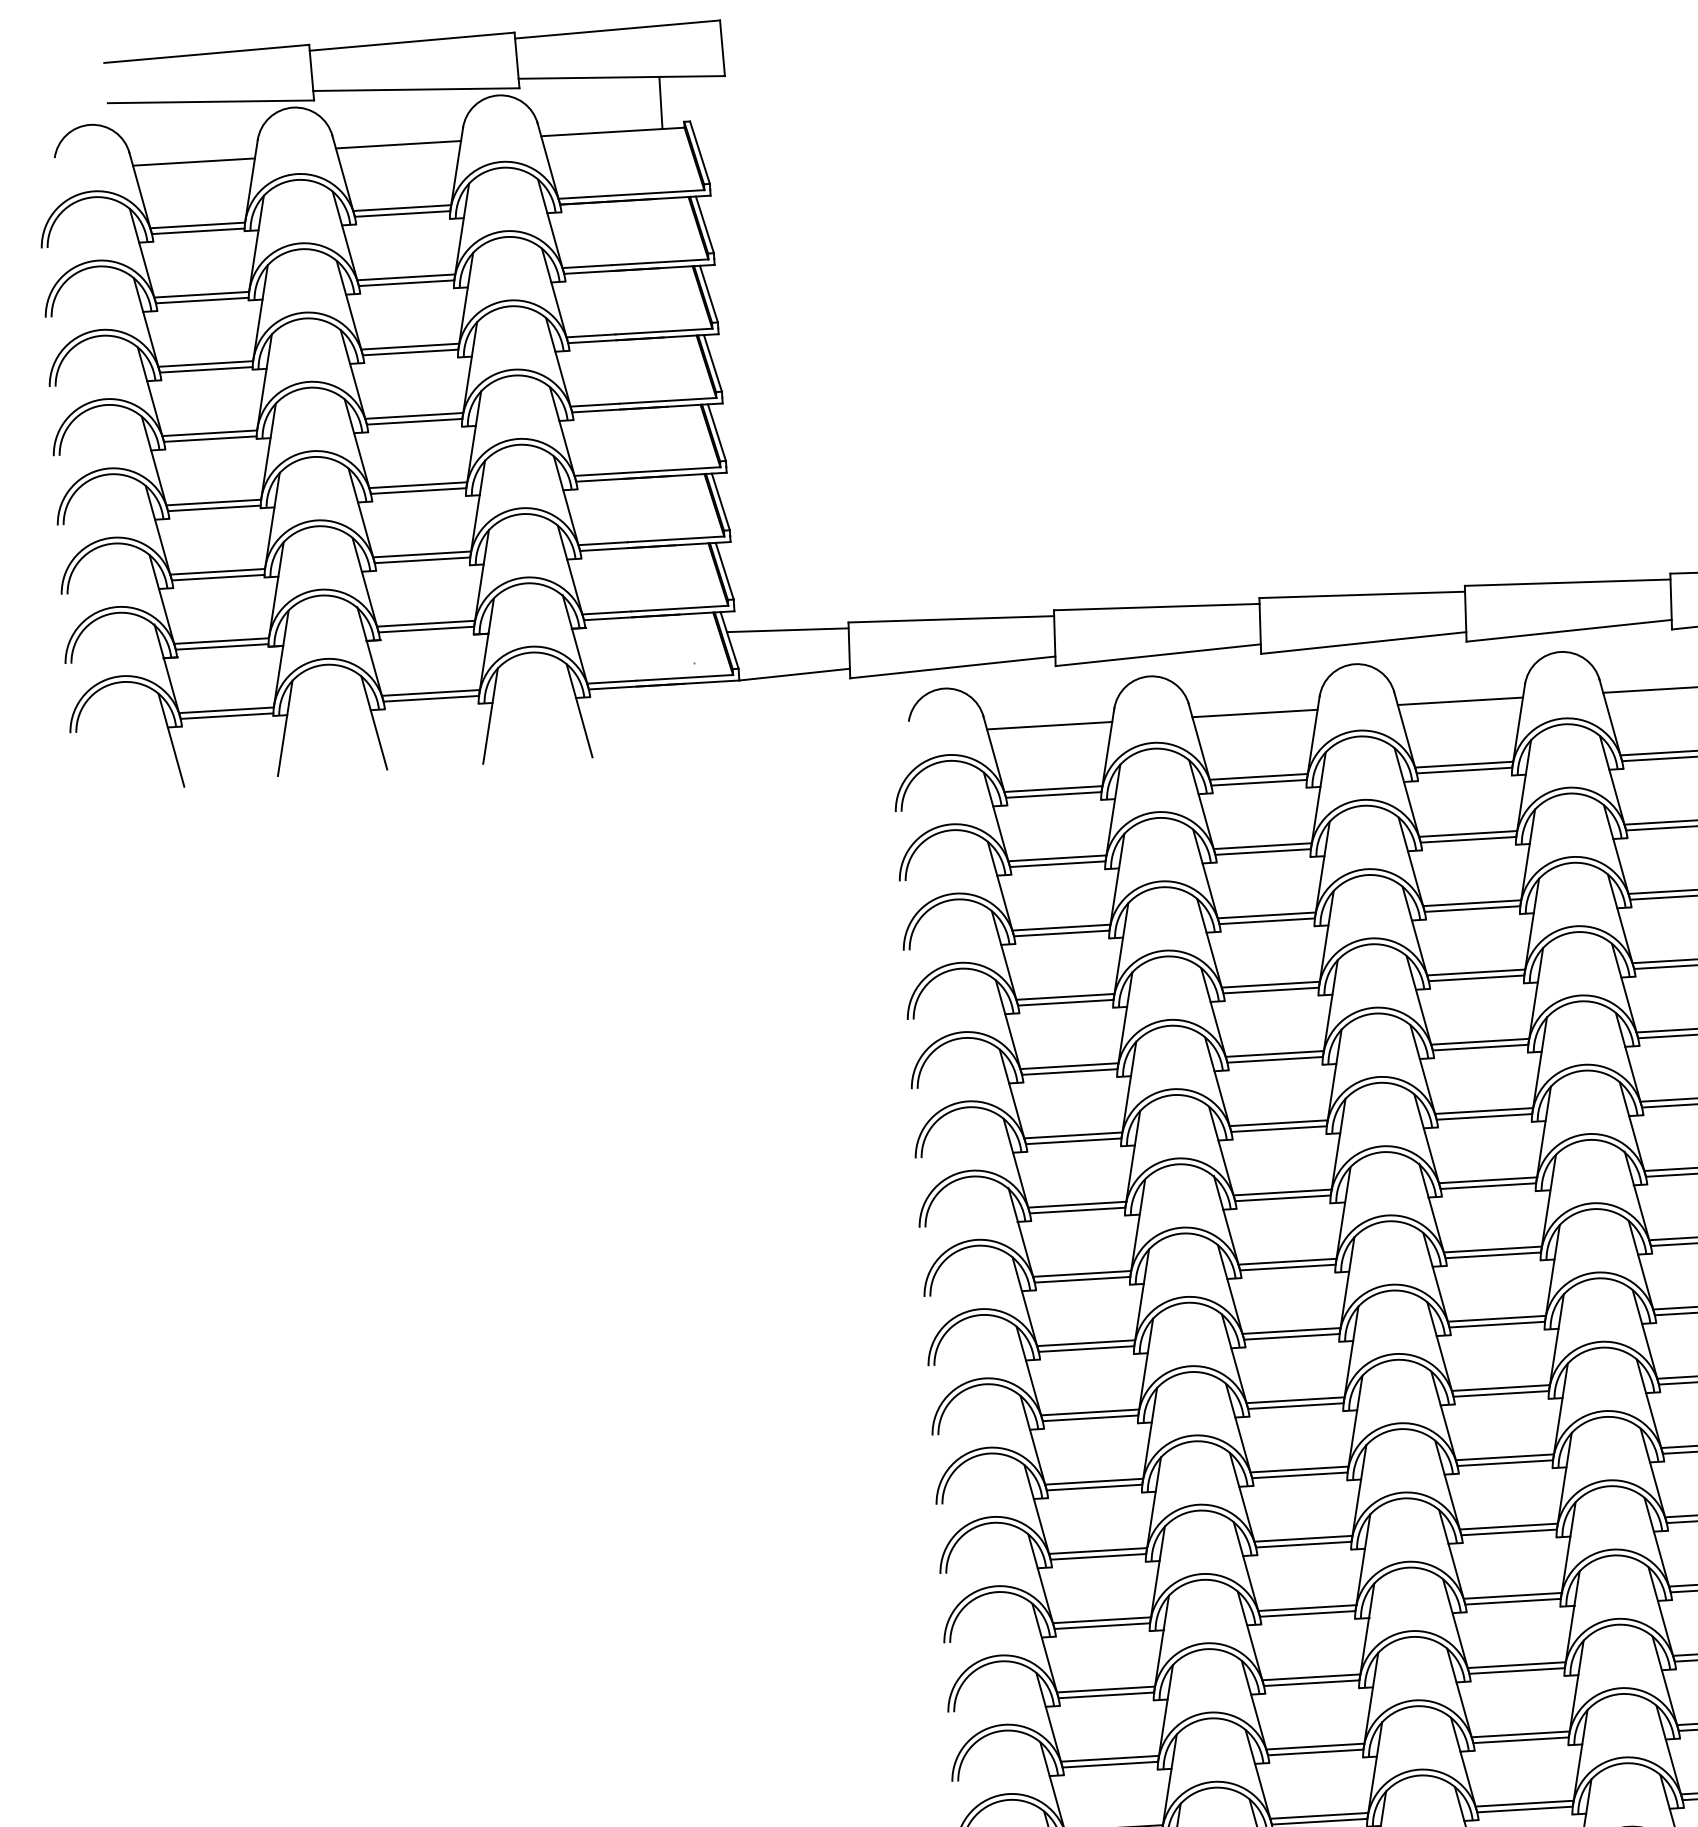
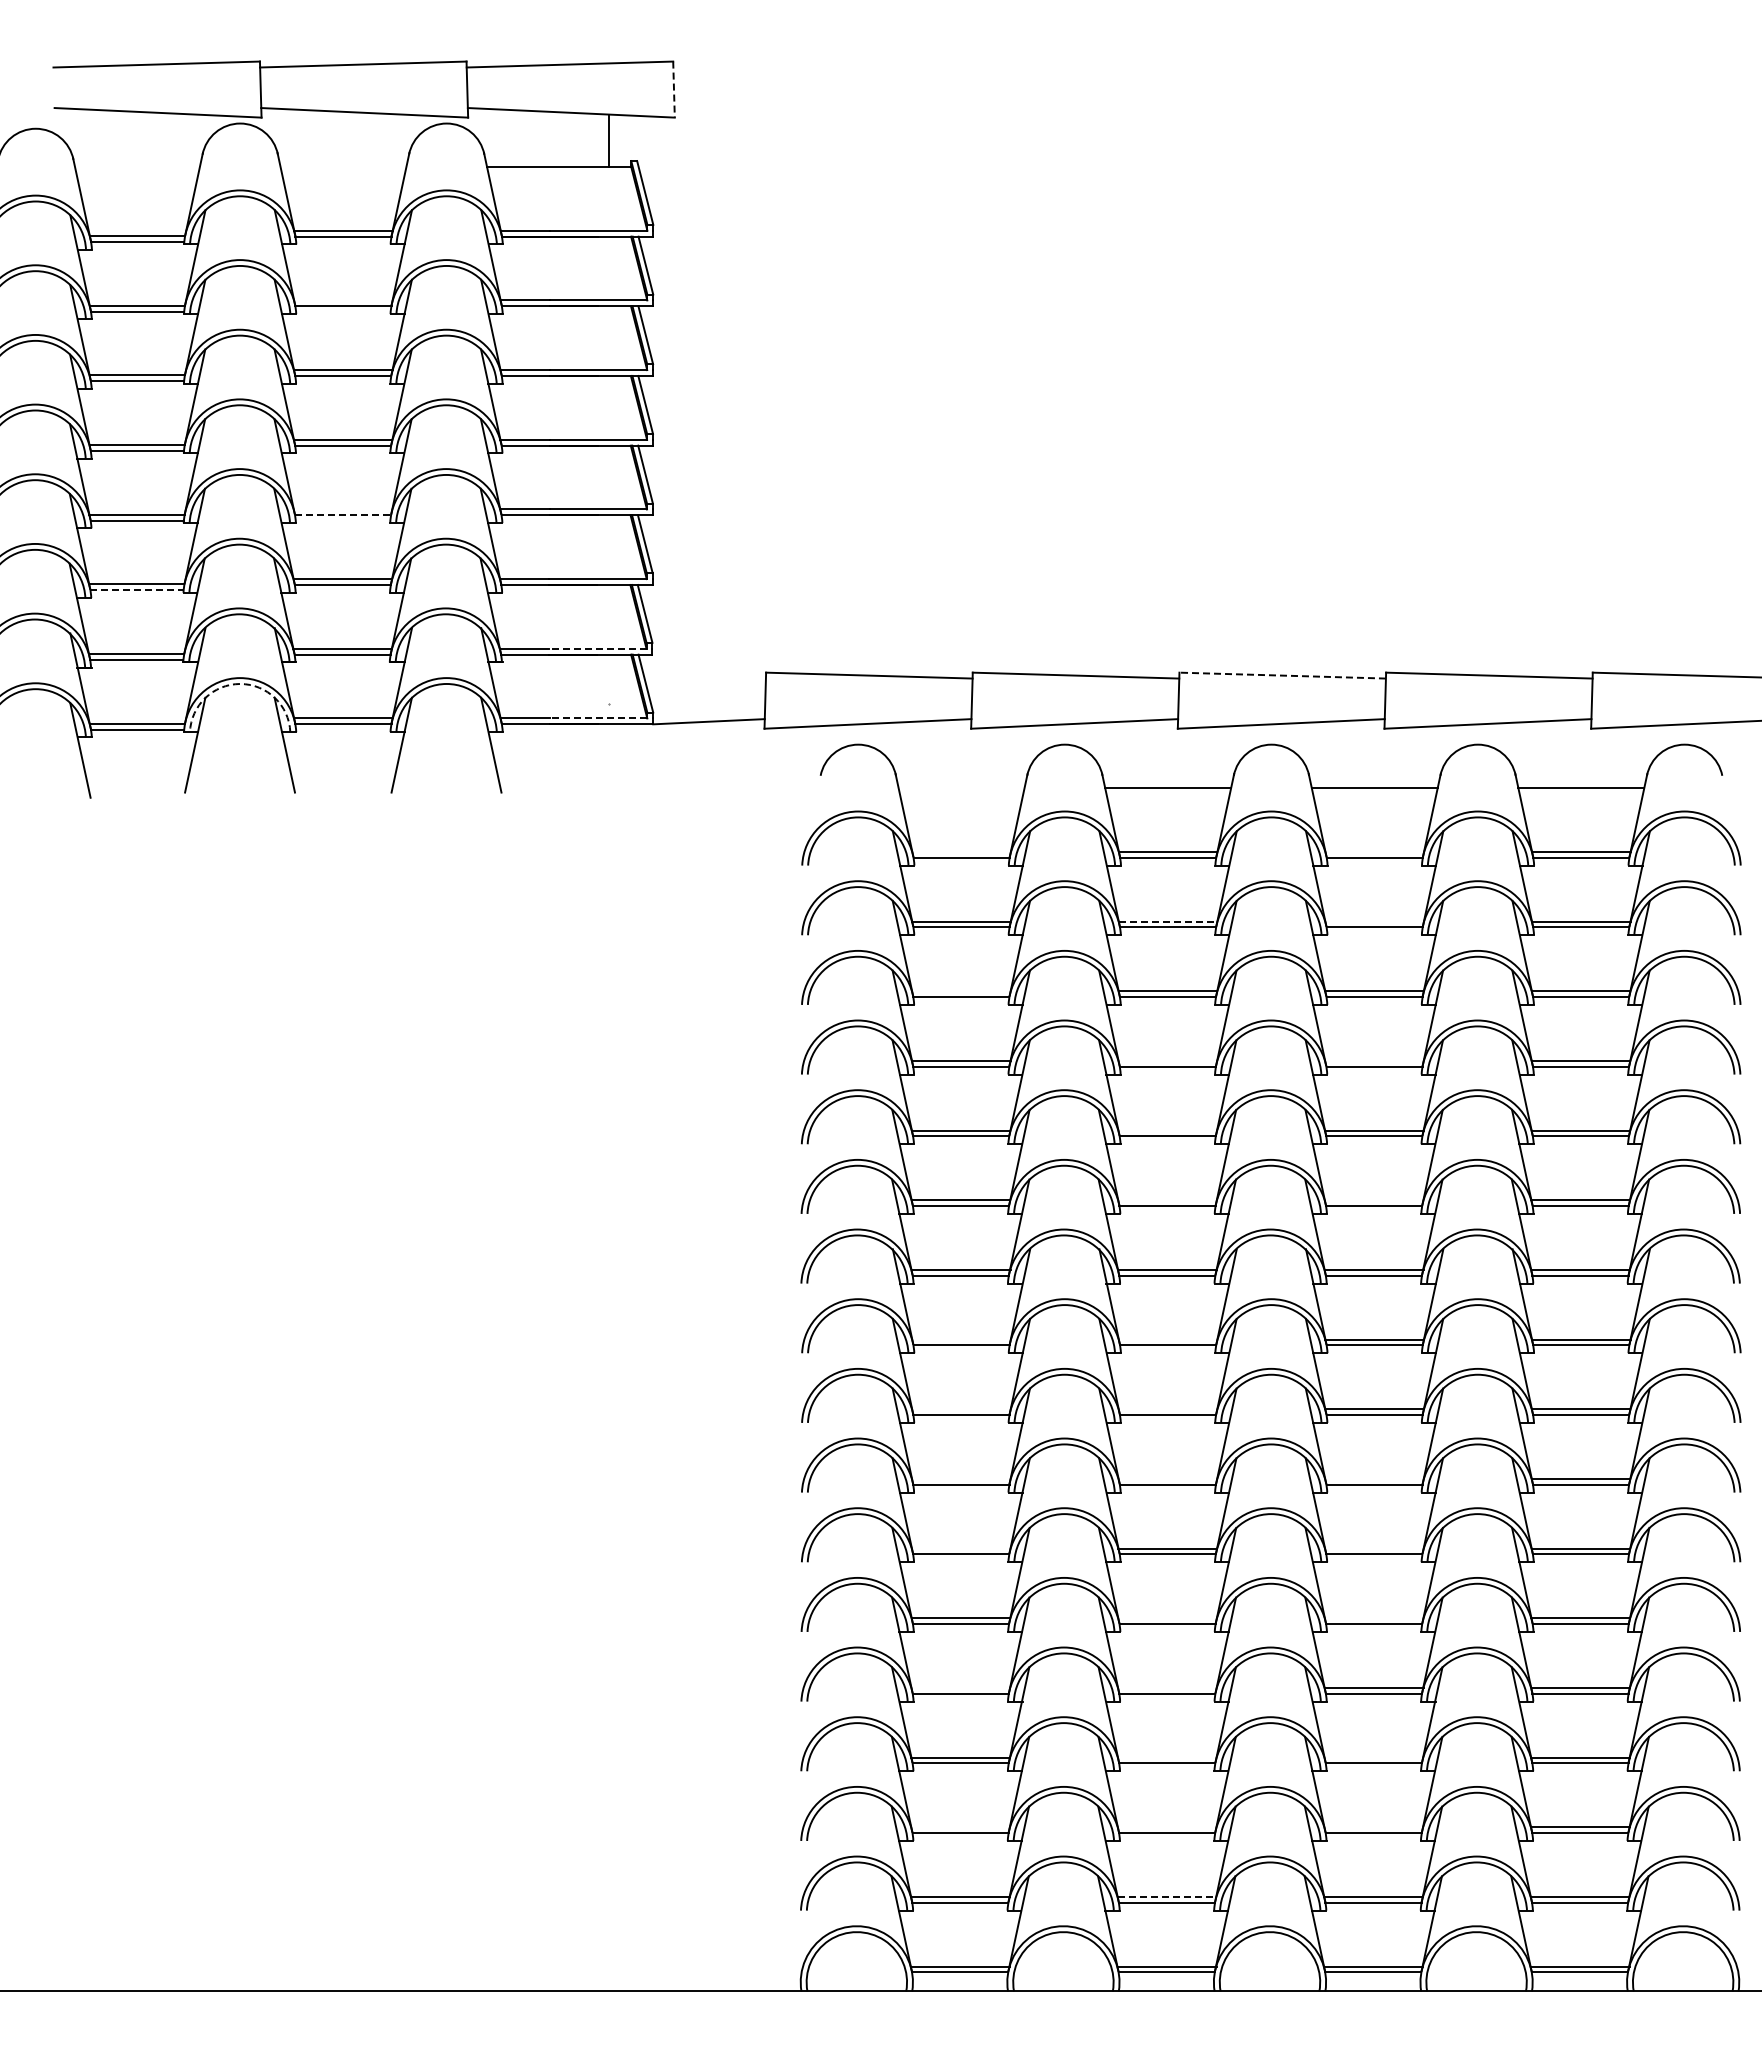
line: (723, 49) -> (674, 90), solid -> dashed
line: (398, 144) -> (343, 166), removed
line: (194, 162) -> (137, 172), removed
line: (406, 277) -> (343, 300), removed
line: (417, 485) -> (342, 509), removed
line: (419, 491) -> (343, 515), solid -> dashed
line: (218, 577) -> (137, 590), solid -> dashed
line: (1362, 594) -> (1282, 675), solid -> dashed
line: (679, 608) -> (597, 648), solid -> dashed
line: (787, 629) -> (704, 676), removed
arc: (326, 664) -> (240, 683), solid -> dashed
line: (684, 677) -> (598, 718), solid -> dashed
line: (1049, 726) -> (961, 788), removed
line: (1463, 764) -> (1374, 851), removed
line: (1053, 788) -> (961, 851), removed
line: (1468, 833) -> (1374, 921), removed
line: (1263, 846) -> (1168, 921), solid -> dashed
line: (1061, 927) -> (961, 991), removed
line: (1476, 972) -> (1374, 1060), removed
line: (1270, 984) -> (1167, 1060), removed
line: (1274, 1053) -> (1167, 1130), removed
line: (1483, 1111) -> (1373, 1200), removed
line: (1278, 1123) -> (1167, 1200), removed
line: (1286, 1261) -> (1167, 1339), removed
line: (1082, 1273) -> (961, 1339), removed
line: (1291, 1331) -> (1167, 1409), removed
line: (1086, 1343) -> (961, 1409), removed
line: (1500, 1387) -> (1374, 1478), removed
line: (1295, 1399) -> (1167, 1478), removed
line: (1090, 1412) -> (961, 1478), removed
line: (1504, 1457) -> (1373, 1548), removed
line: (1093, 1481) -> (960, 1548), removed
line: (1508, 1526) -> (1373, 1618), removed
line: (1303, 1539) -> (1167, 1618), removed
line: (1307, 1607) -> (1167, 1687), removed
line: (1102, 1619) -> (961, 1687), removed
line: (1516, 1665) -> (1373, 1757), removed
line: (1310, 1677) -> (1166, 1757), removed
line: (1520, 1734) -> (1373, 1827), removed
line: (1314, 1746) -> (1166, 1827), removed
line: (1109, 1759) -> (960, 1827), removed
line: (1319, 1815) -> (1167, 1896), solid -> dashed

